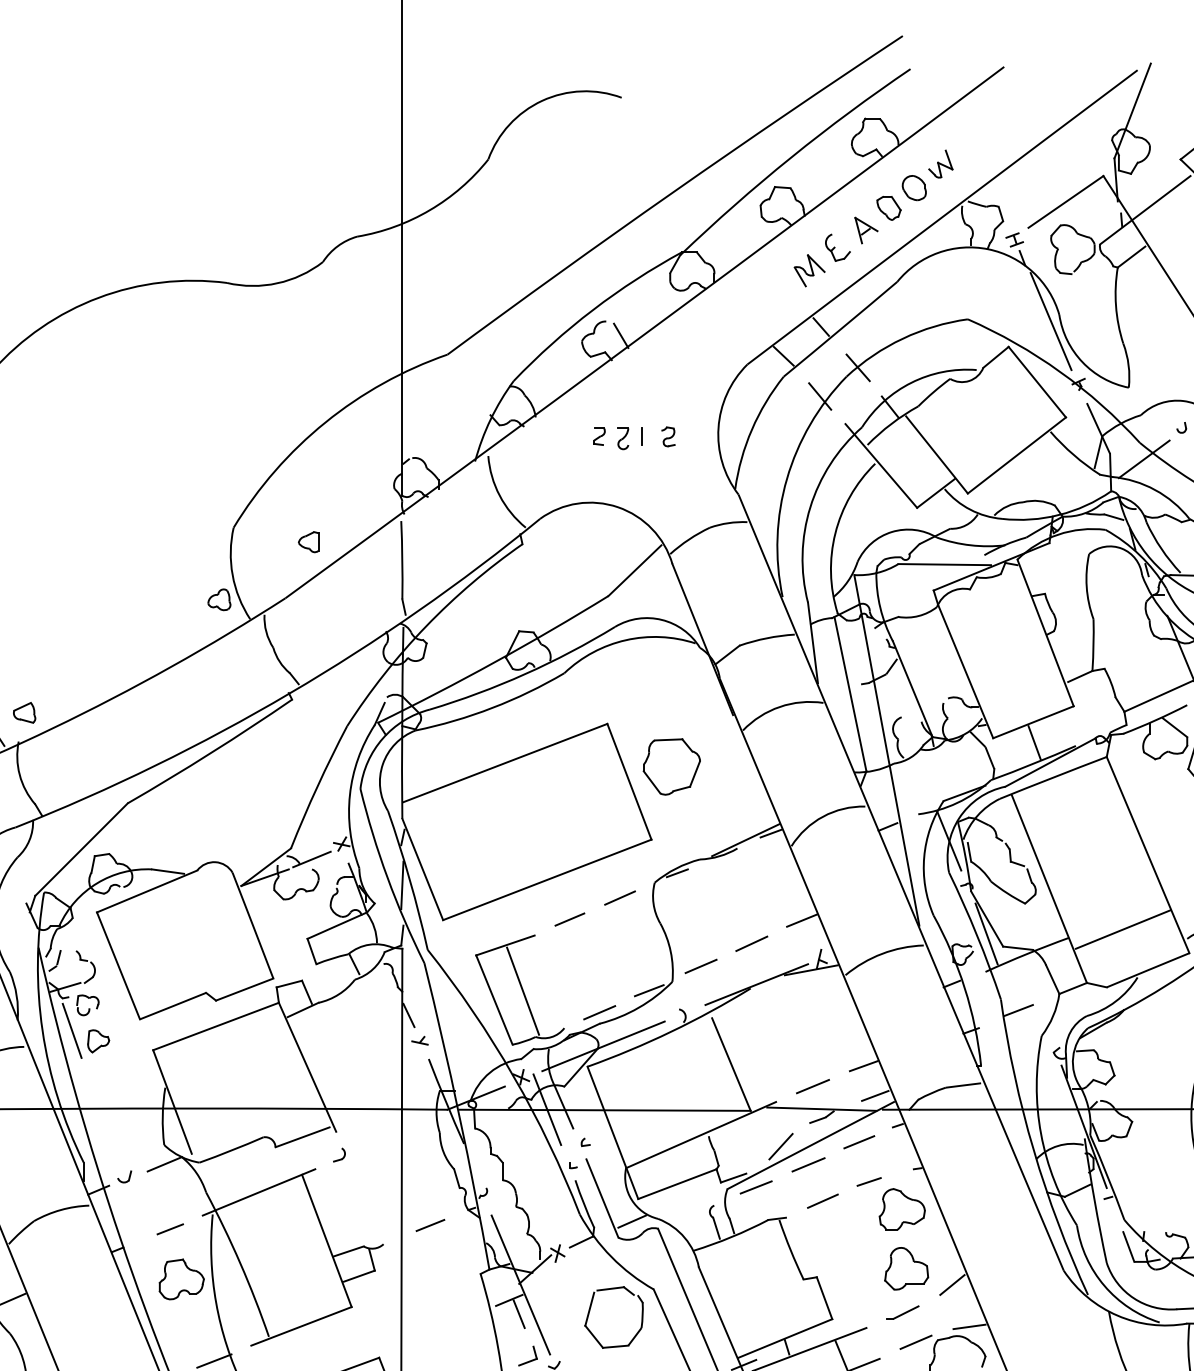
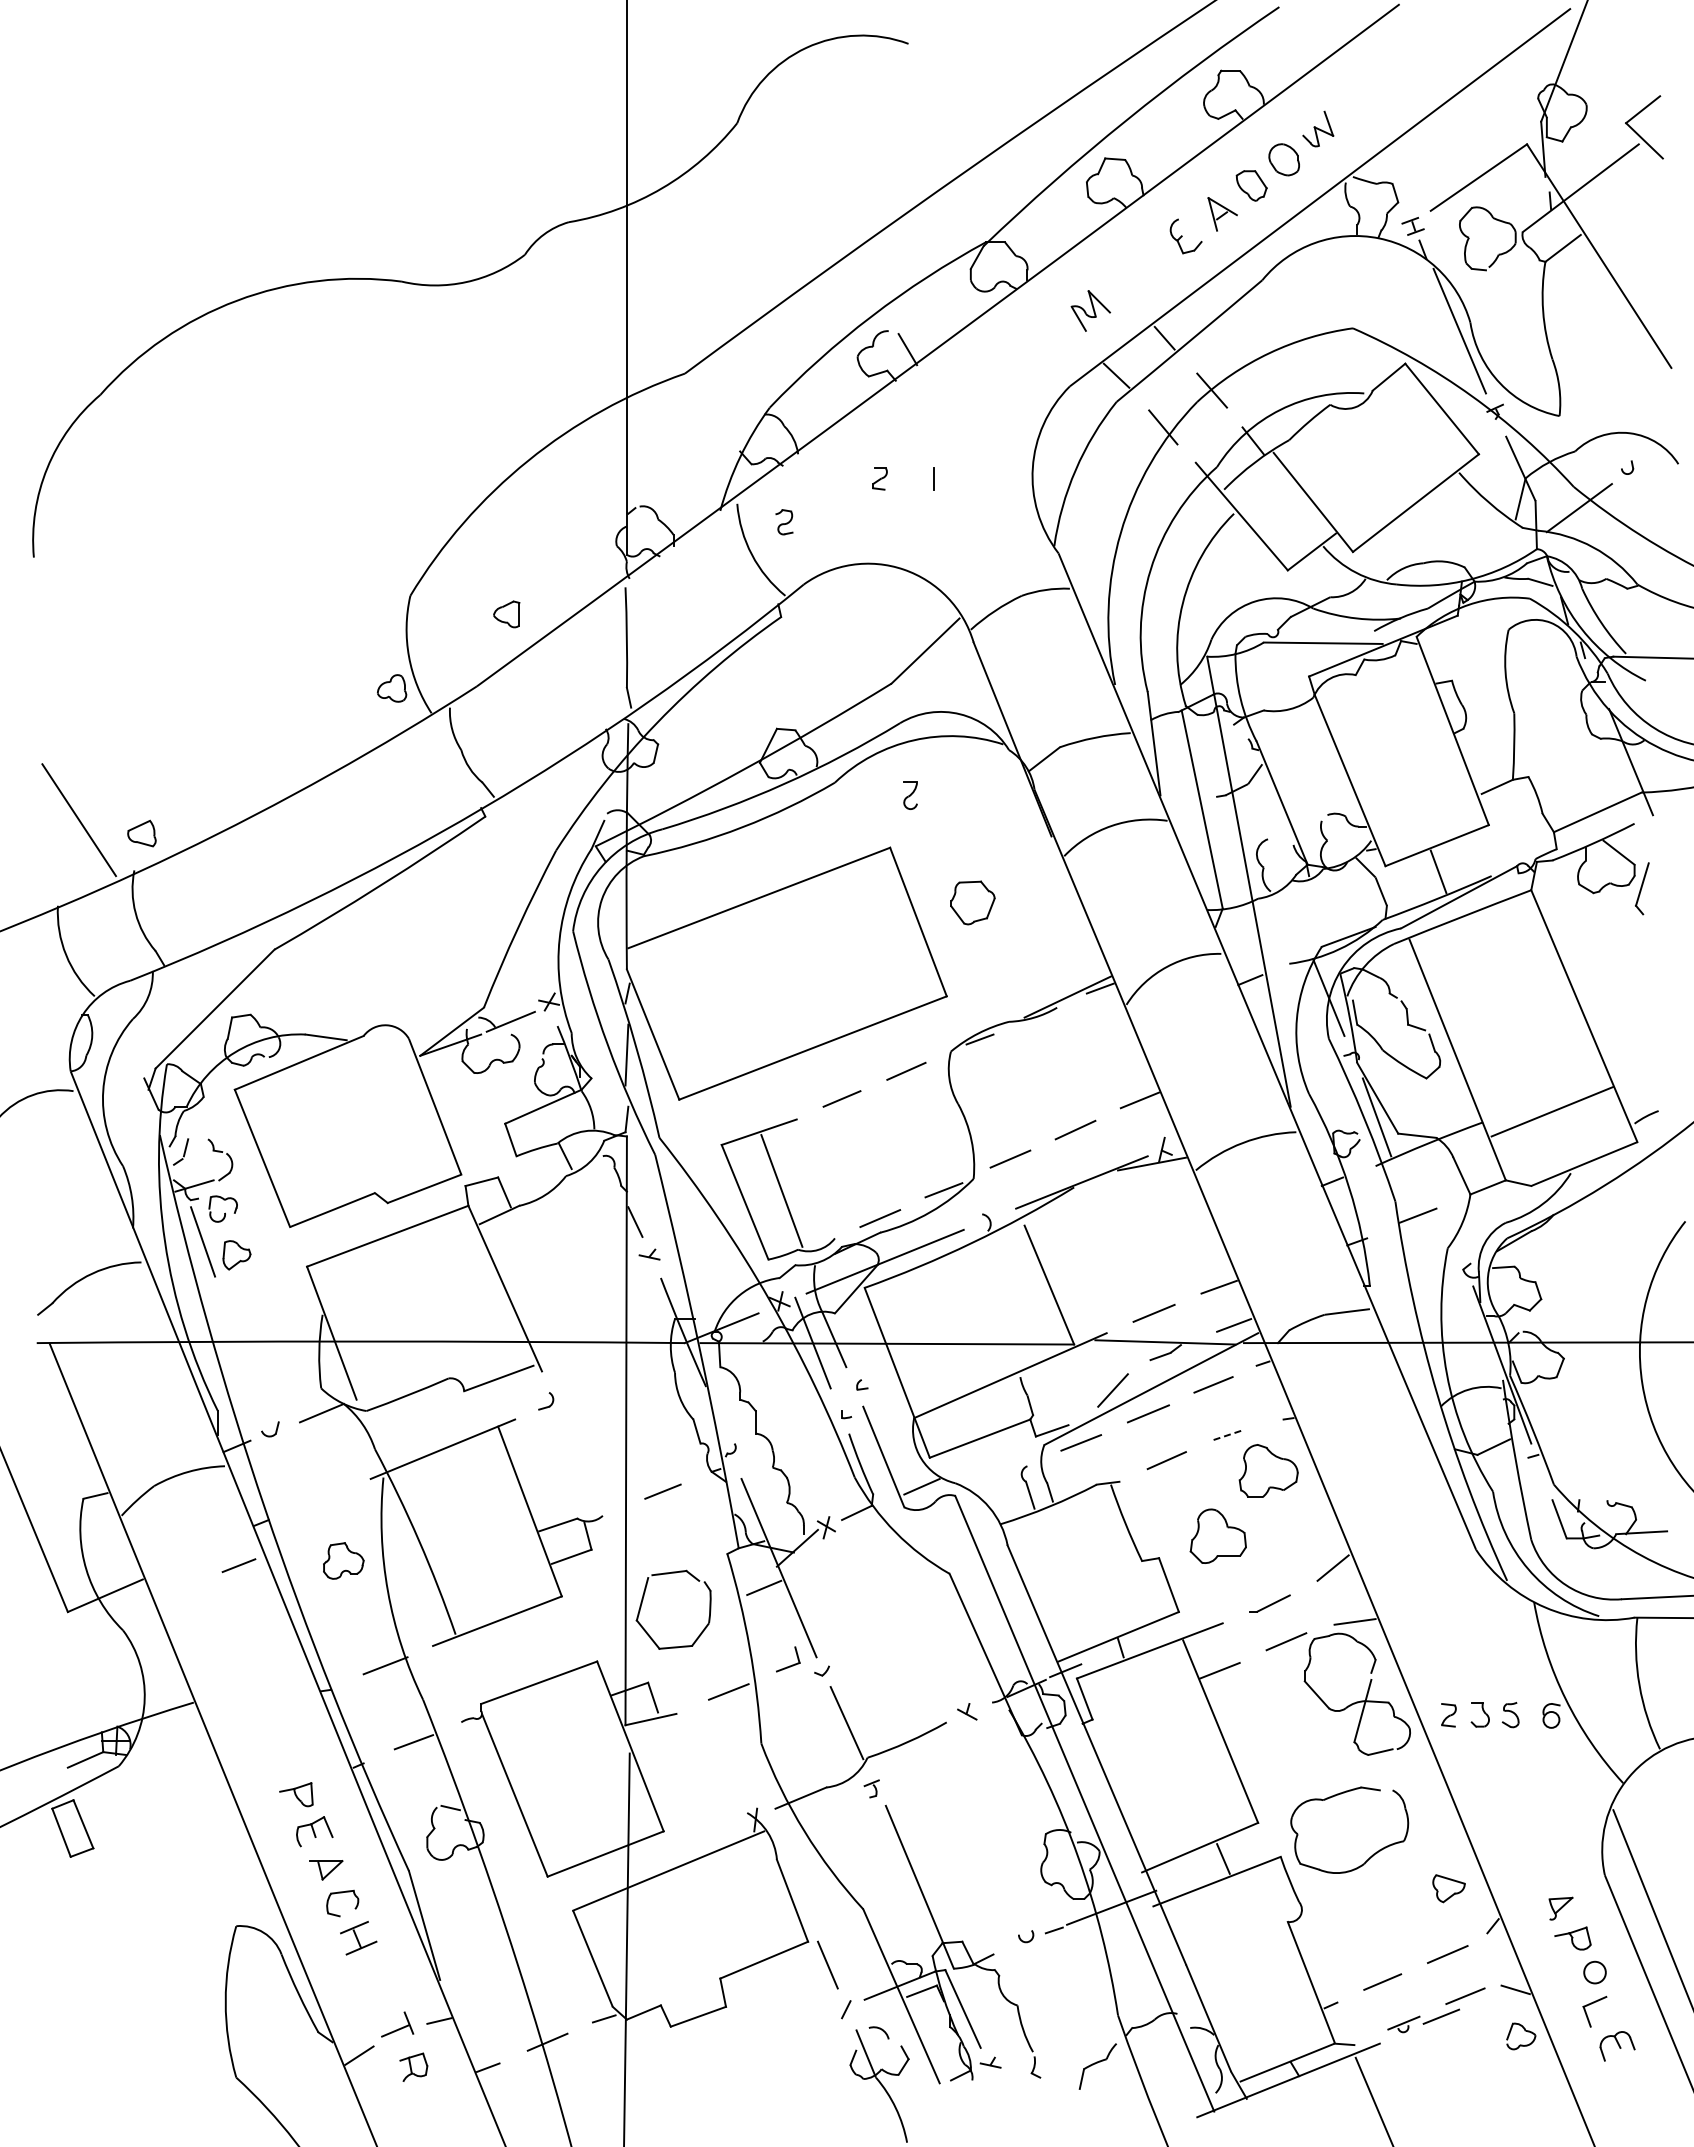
part: (809, 270) -> (1090, 310), moved
part: (668, 437) -> (784, 522), moved
part: (623, 438) -> (910, 795), moved
part: (671, 766) -> (972, 902), size x0.6
line: (869, 1181) -> (1226, 1435), solid -> dashed
line: (169, 1229) -> (238, 1565), moved
part: (905, 1268) -> (1217, 1535), moved
part: (181, 1279) -> (343, 1560), size x0.7
part: (590, 1310) -> (643, 1600), moved
line: (518, 1314) -> (776, 1605), removed

